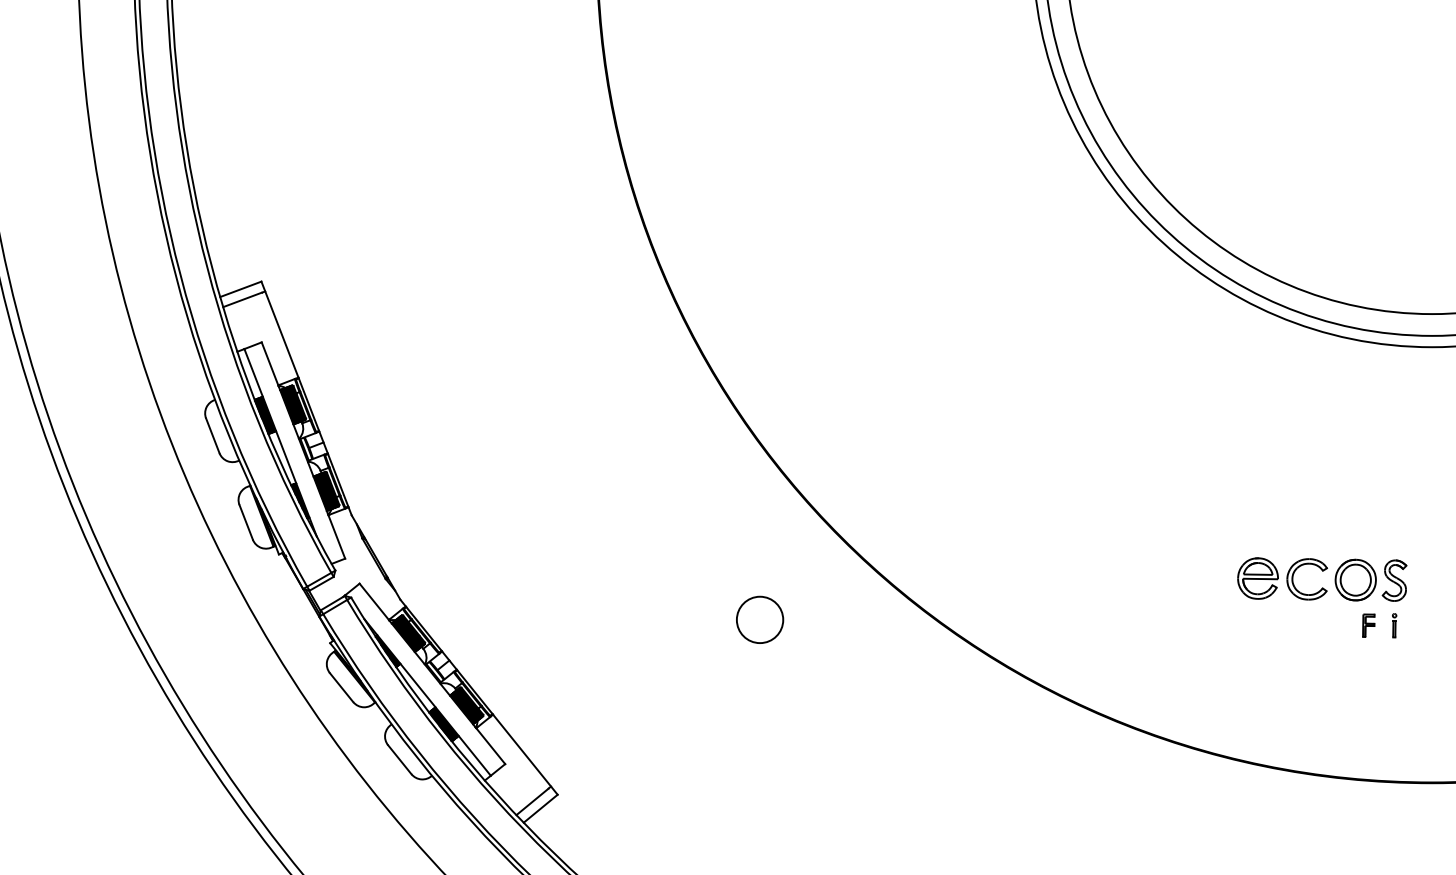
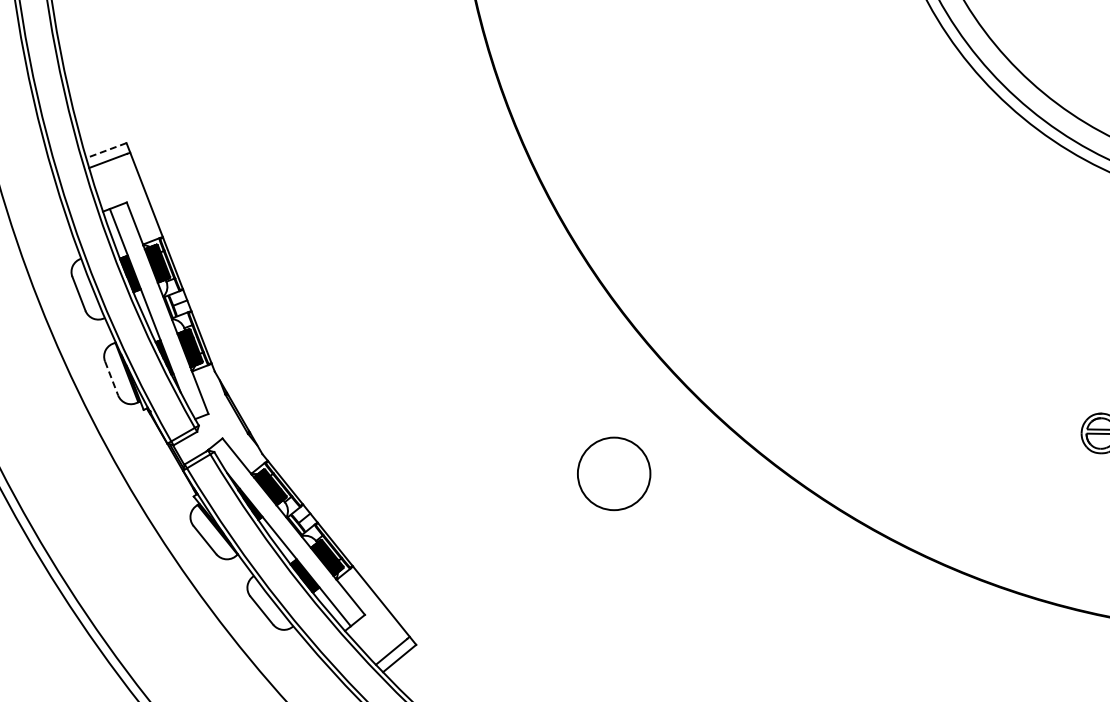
line: (240, 289) -> (106, 150), solid -> dashed
line: (246, 522) -> (111, 378), solid -> dashed
circle: (759, 619) -> (613, 473), size x1.6

